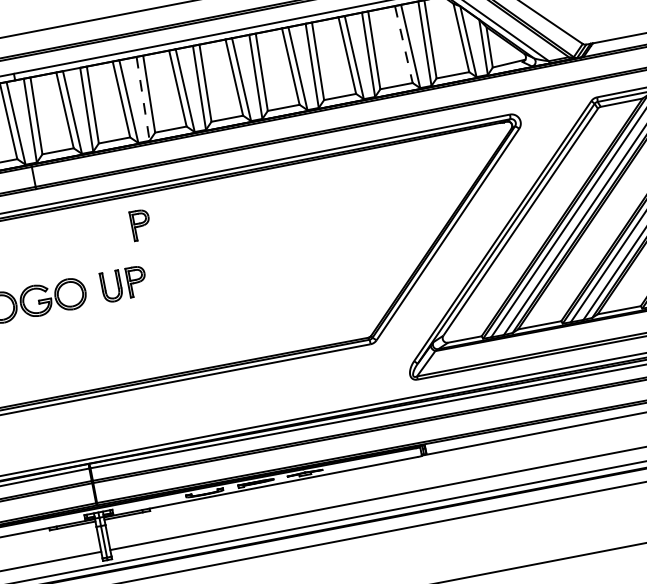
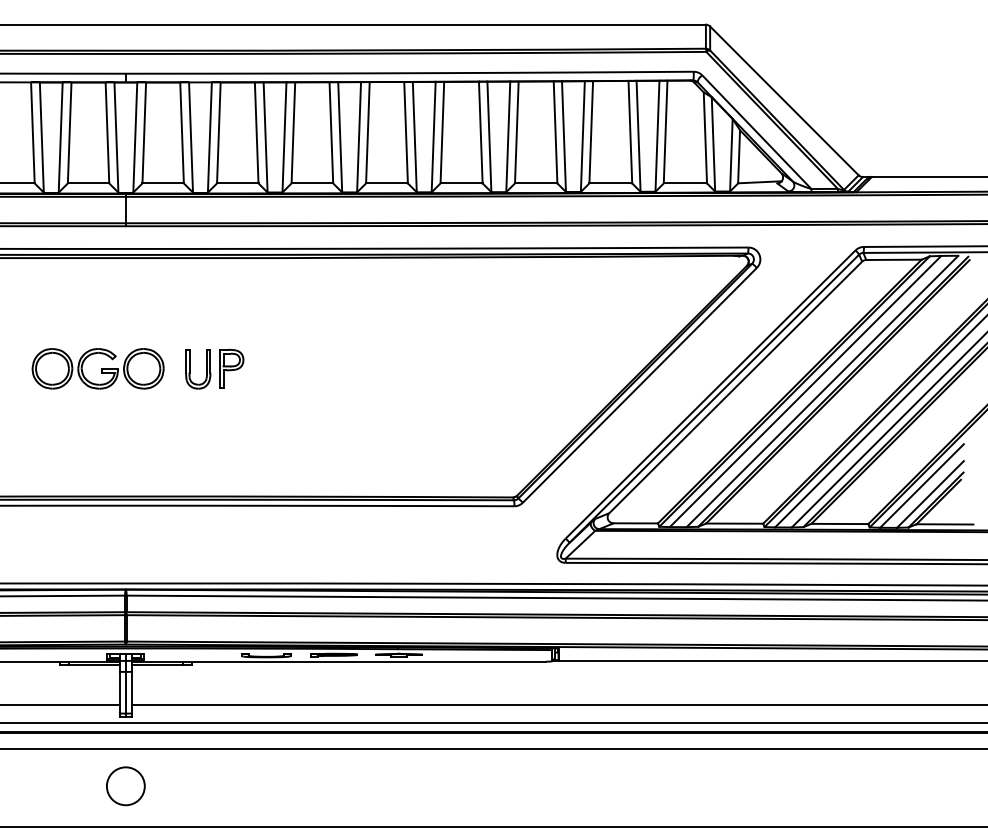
line: (404, 44) -> (630, 132), dashed -> solid
line: (143, 98) -> (284, 137), dashed -> solid
part: (140, 224) -> (250, 297), removed

